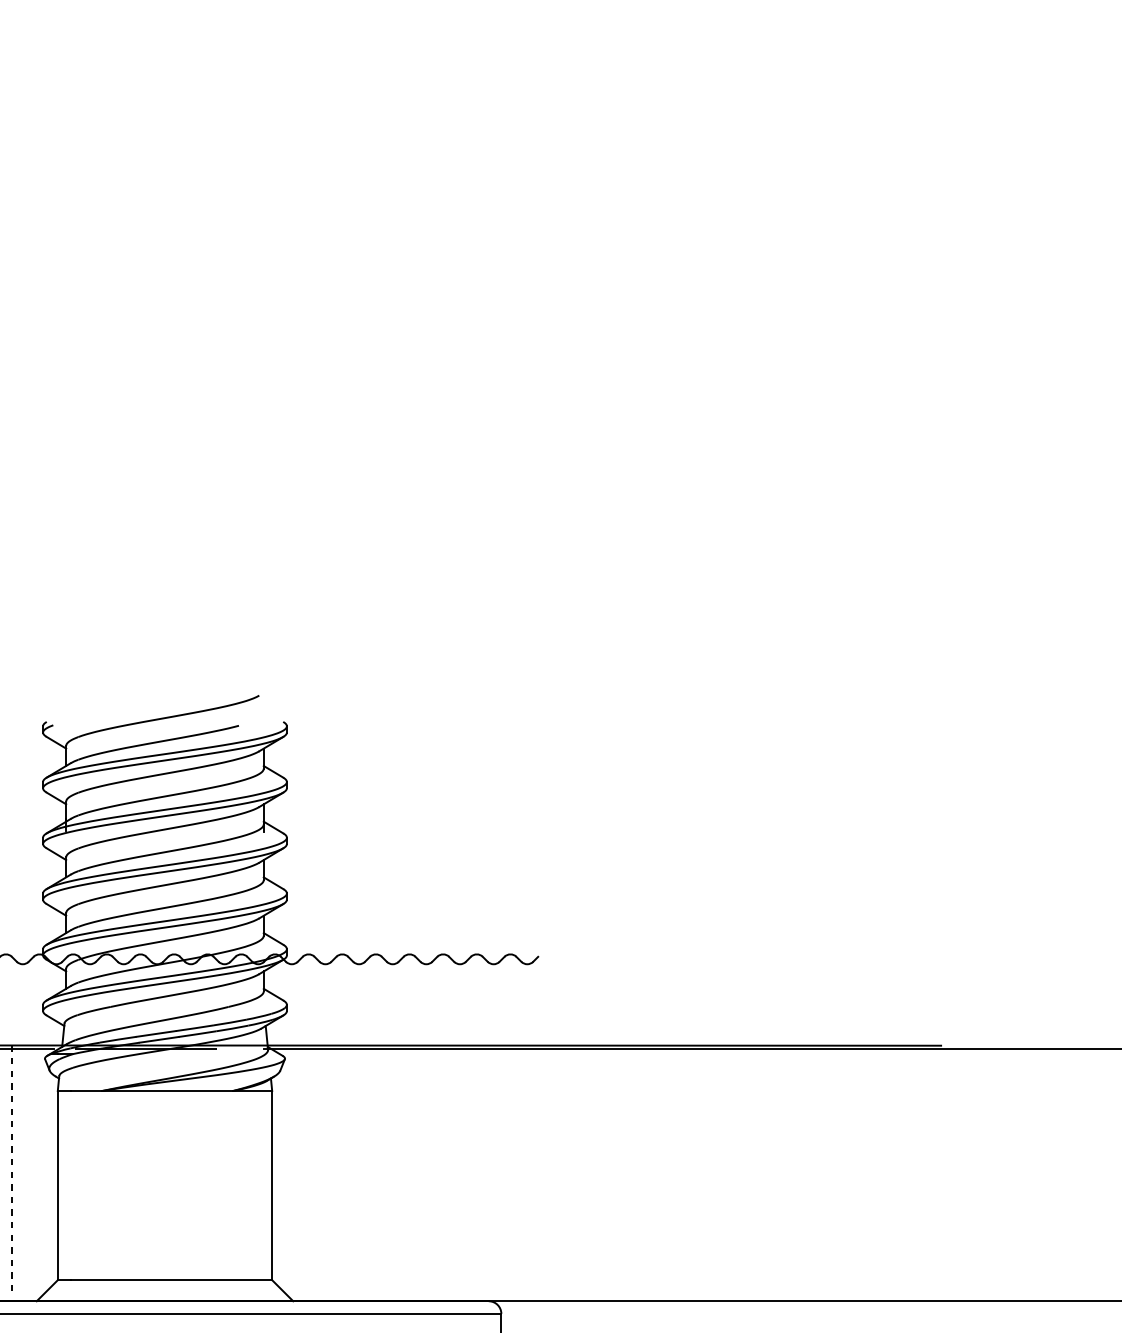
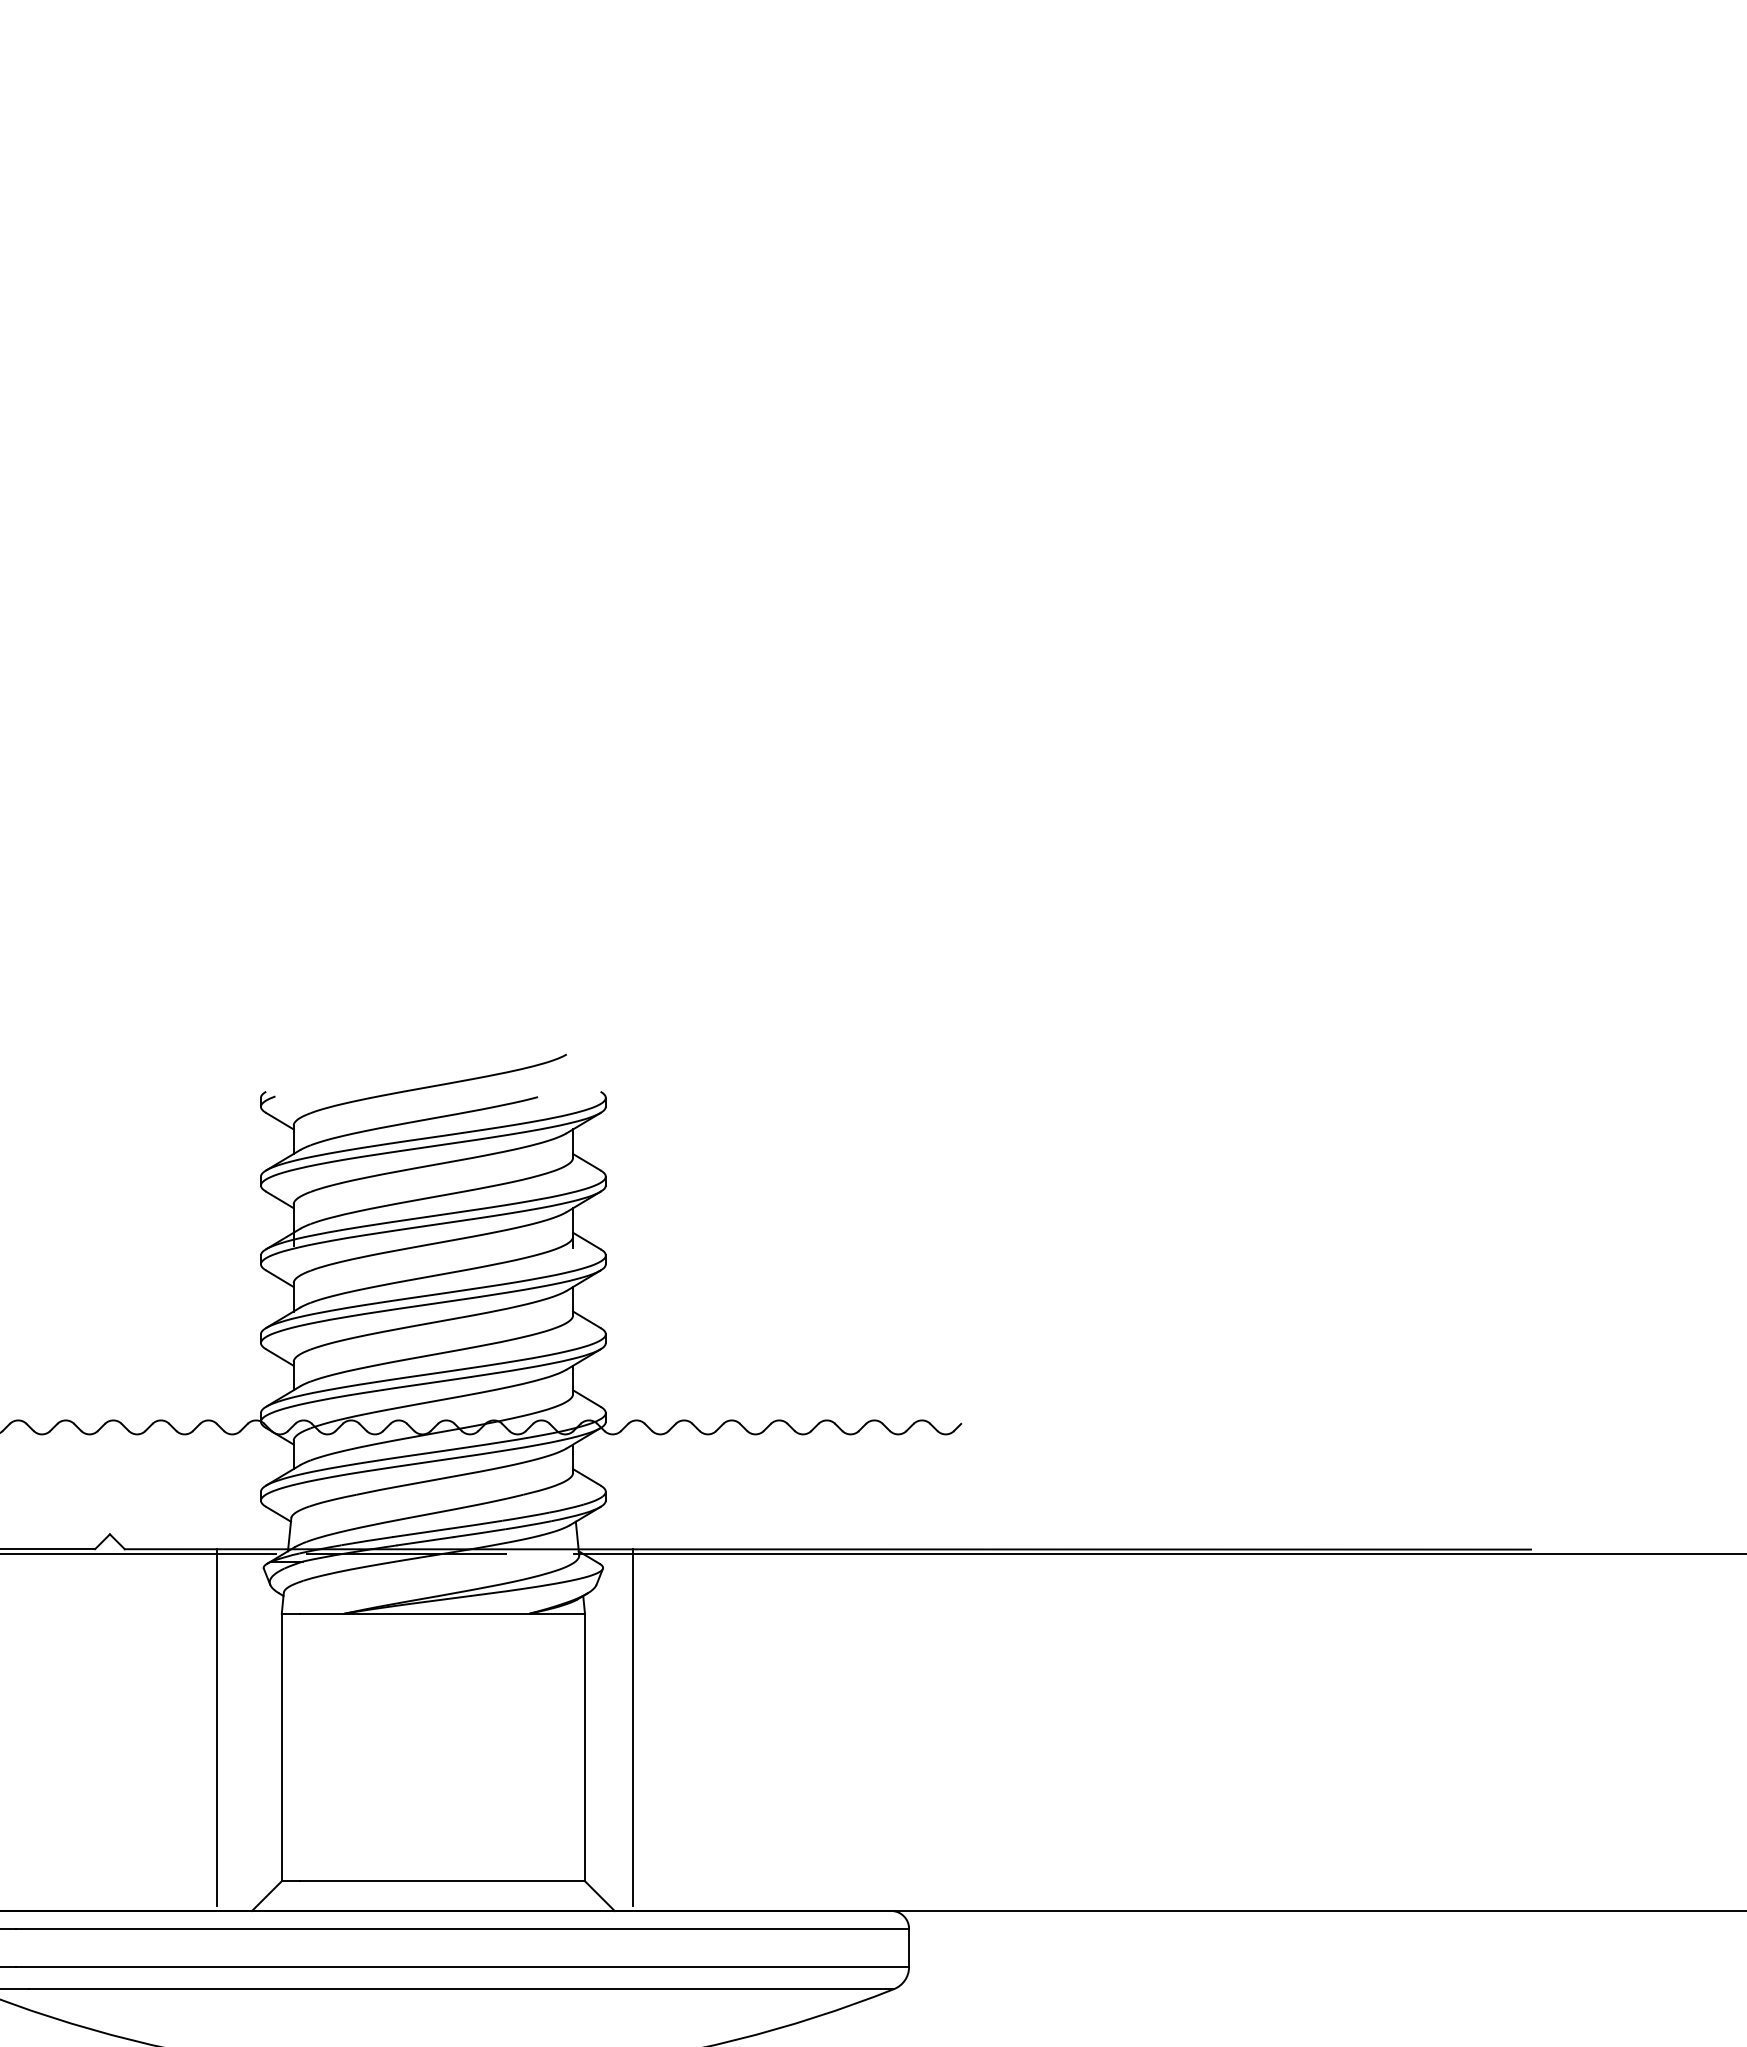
line: (306, 1171) -> (633, 1727), added
line: (11, 1172) -> (216, 1728), dashed -> solid

